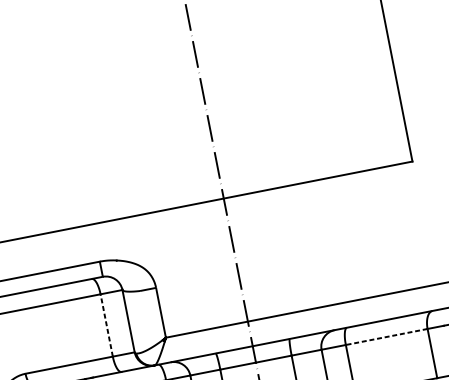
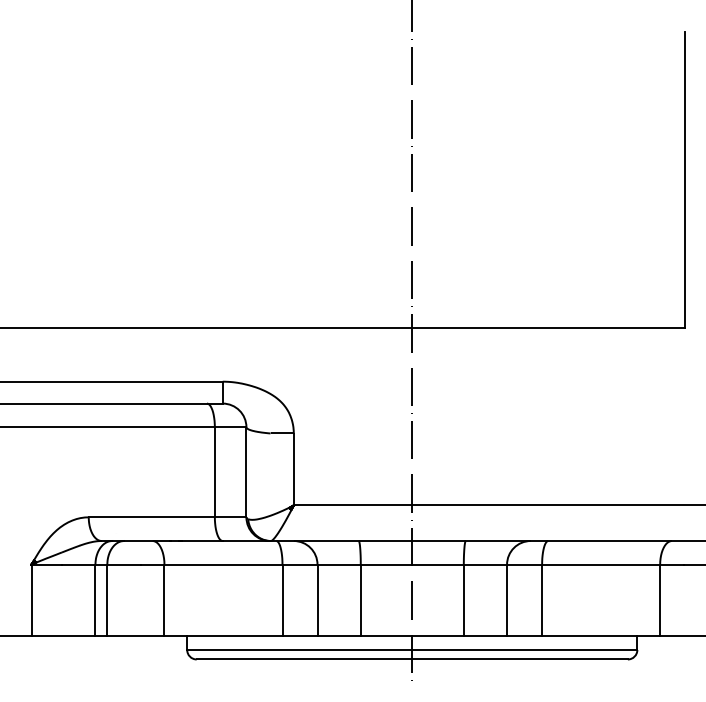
line: (106, 324) -> (214, 471), dashed -> solid
line: (386, 336) -> (600, 564), dashed -> solid

